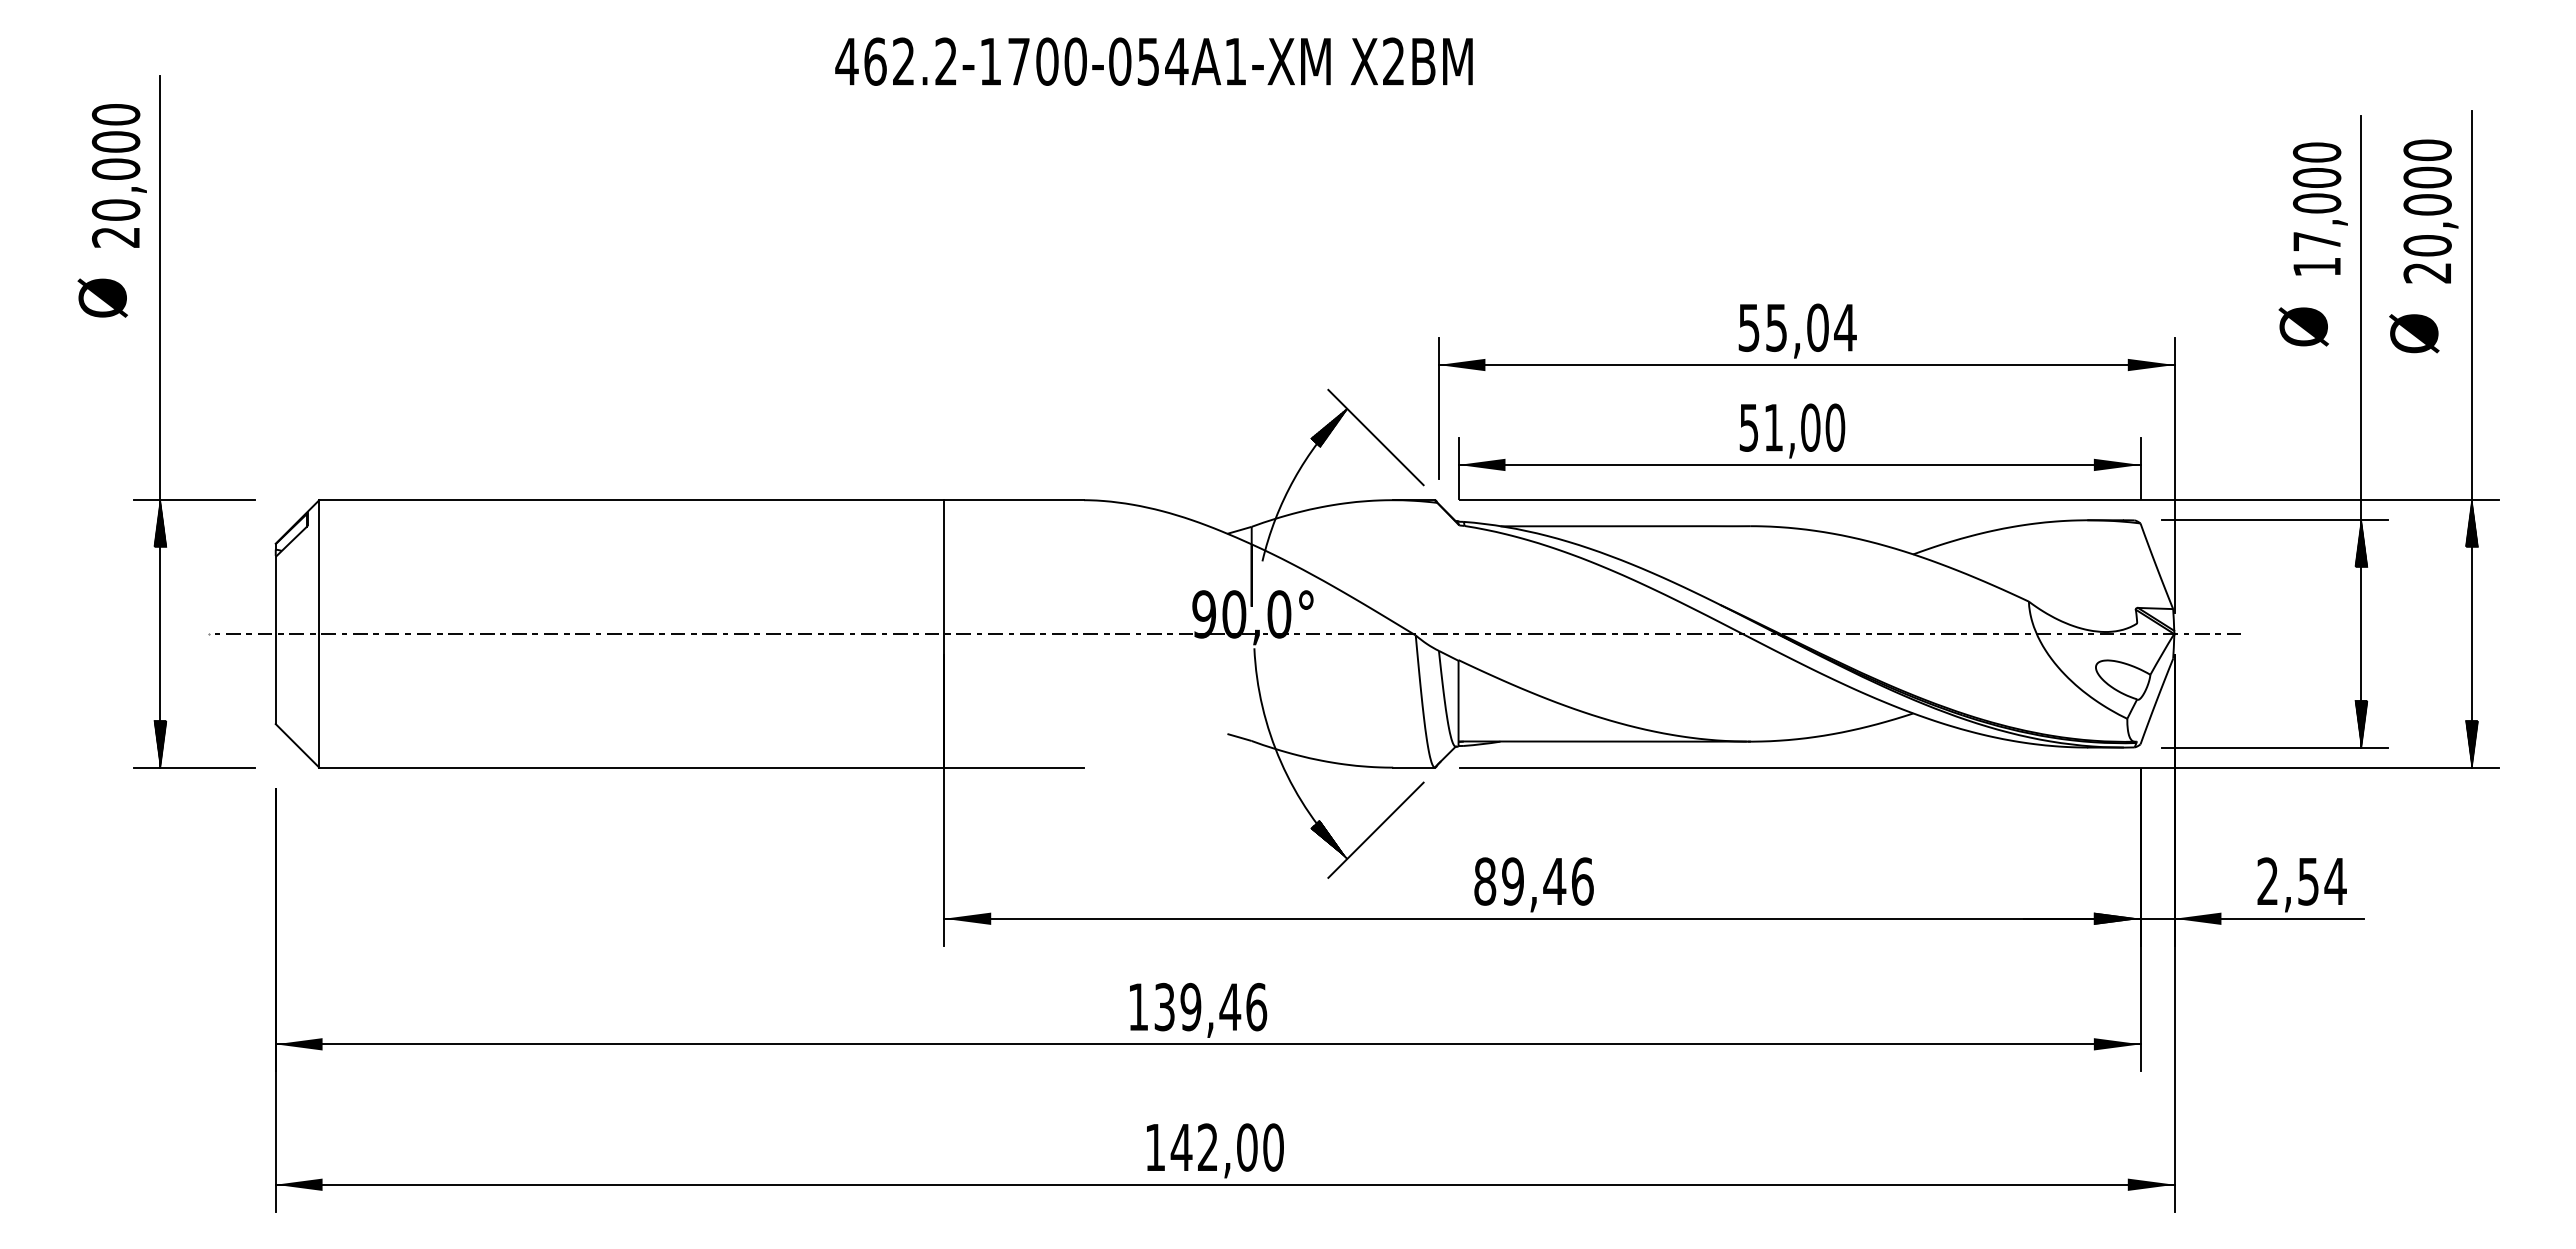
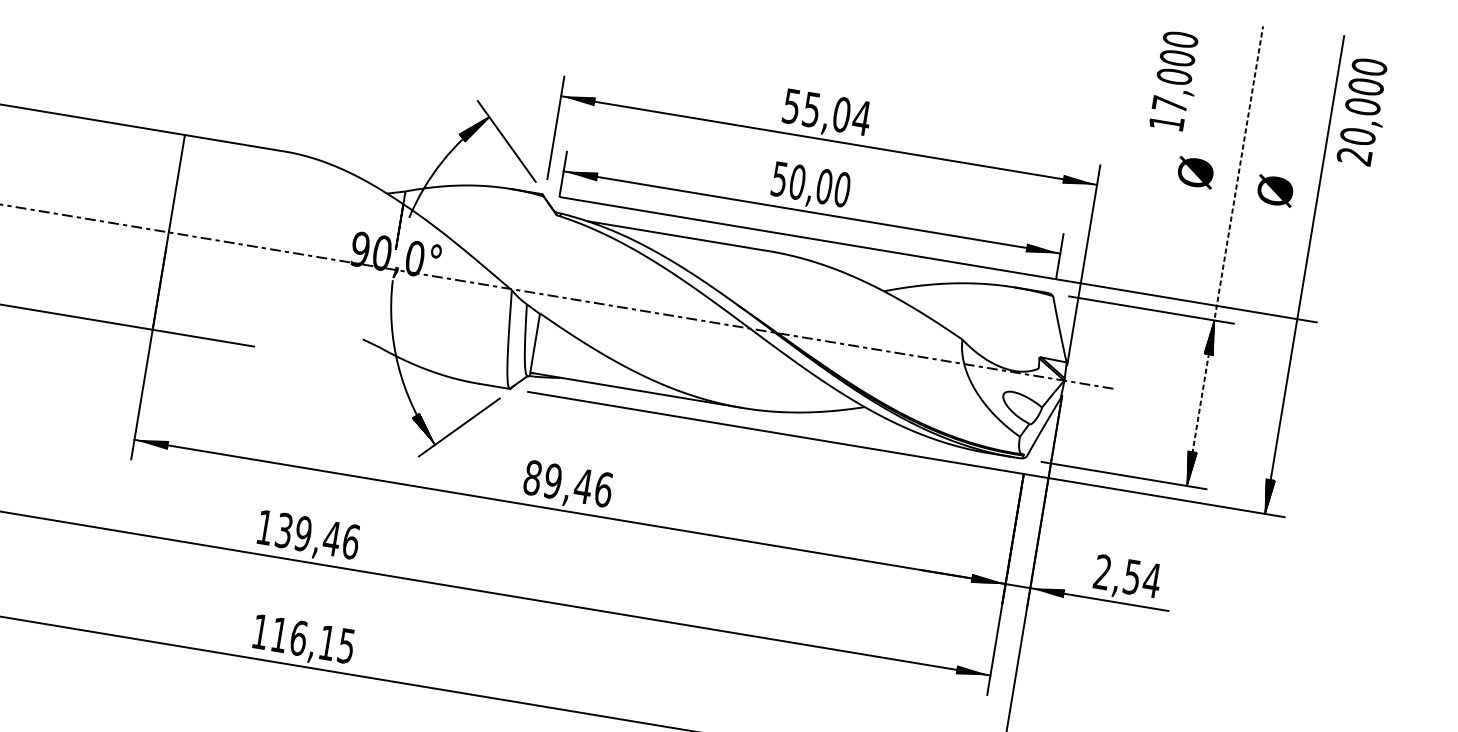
text: (2320, 208) -> (1176, 80), moved
text: (2430, 211) -> (1364, 112), moved
text: (1773, 427) -> (797, 182), 51,00 -> 50,00
line: (2361, 431) -> (1225, 255), solid -> dashed
hatch: (2471, 523) -> (1294, 336), removed
text: (1226, 1147) -> (312, 640), 142,00 -> 116,15

